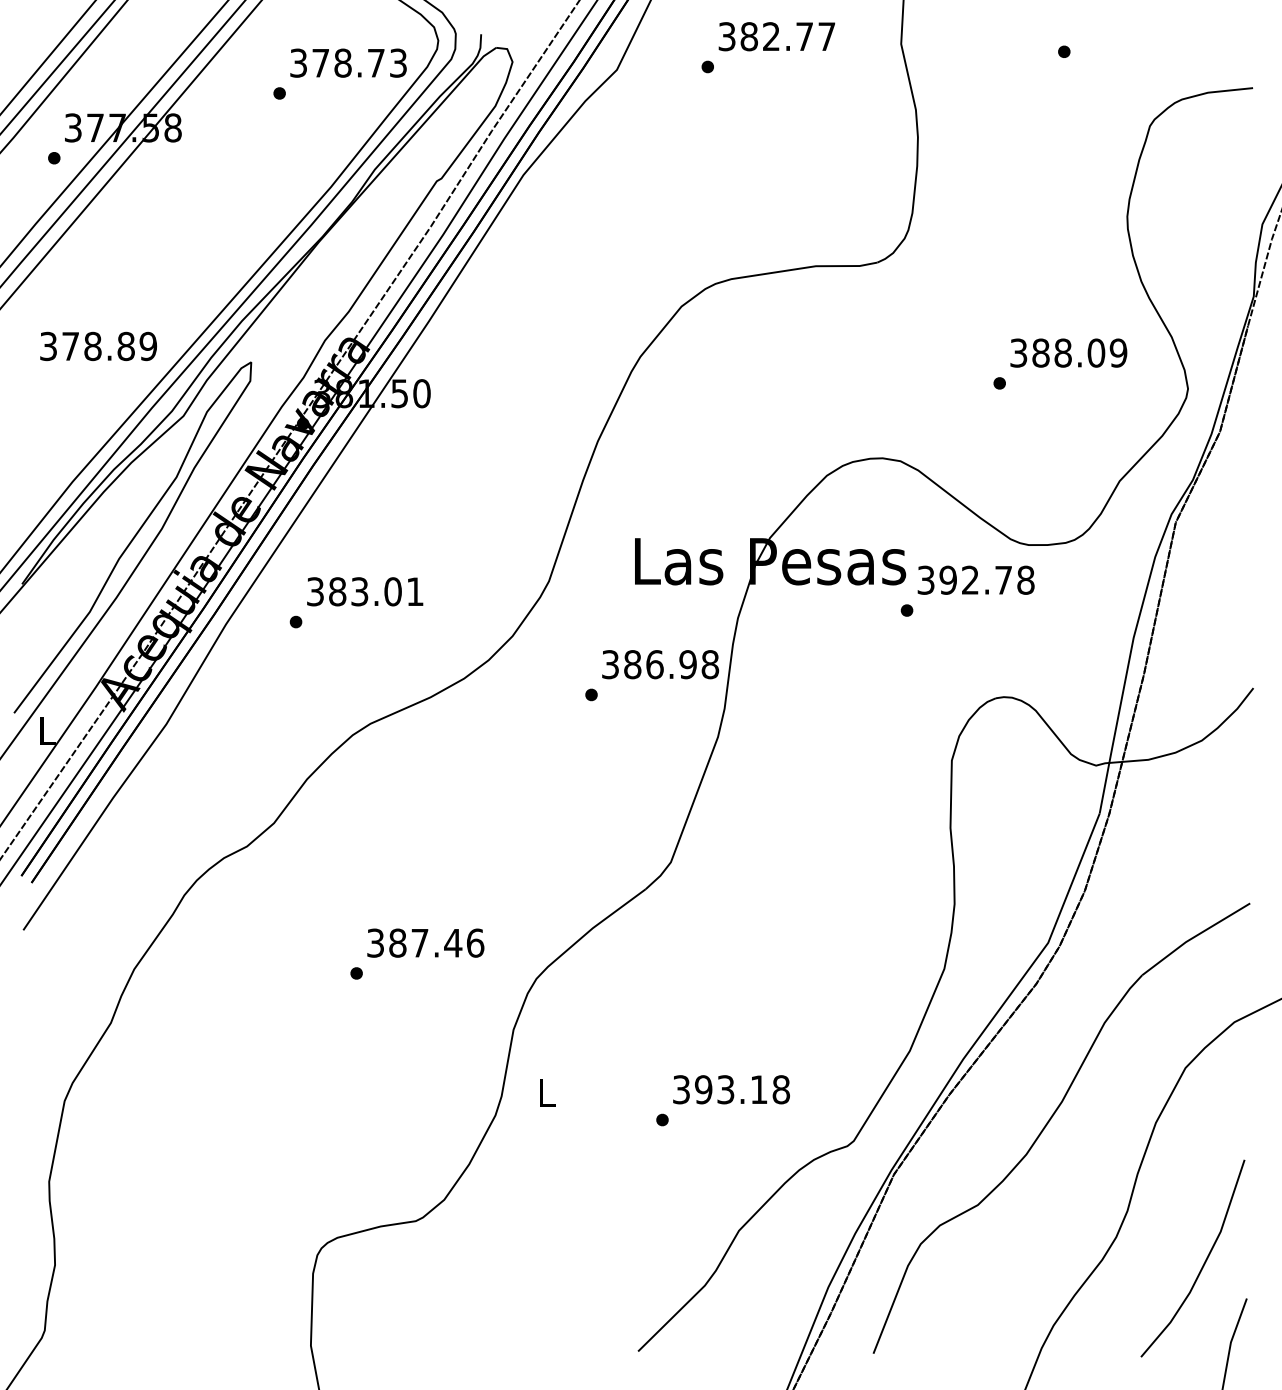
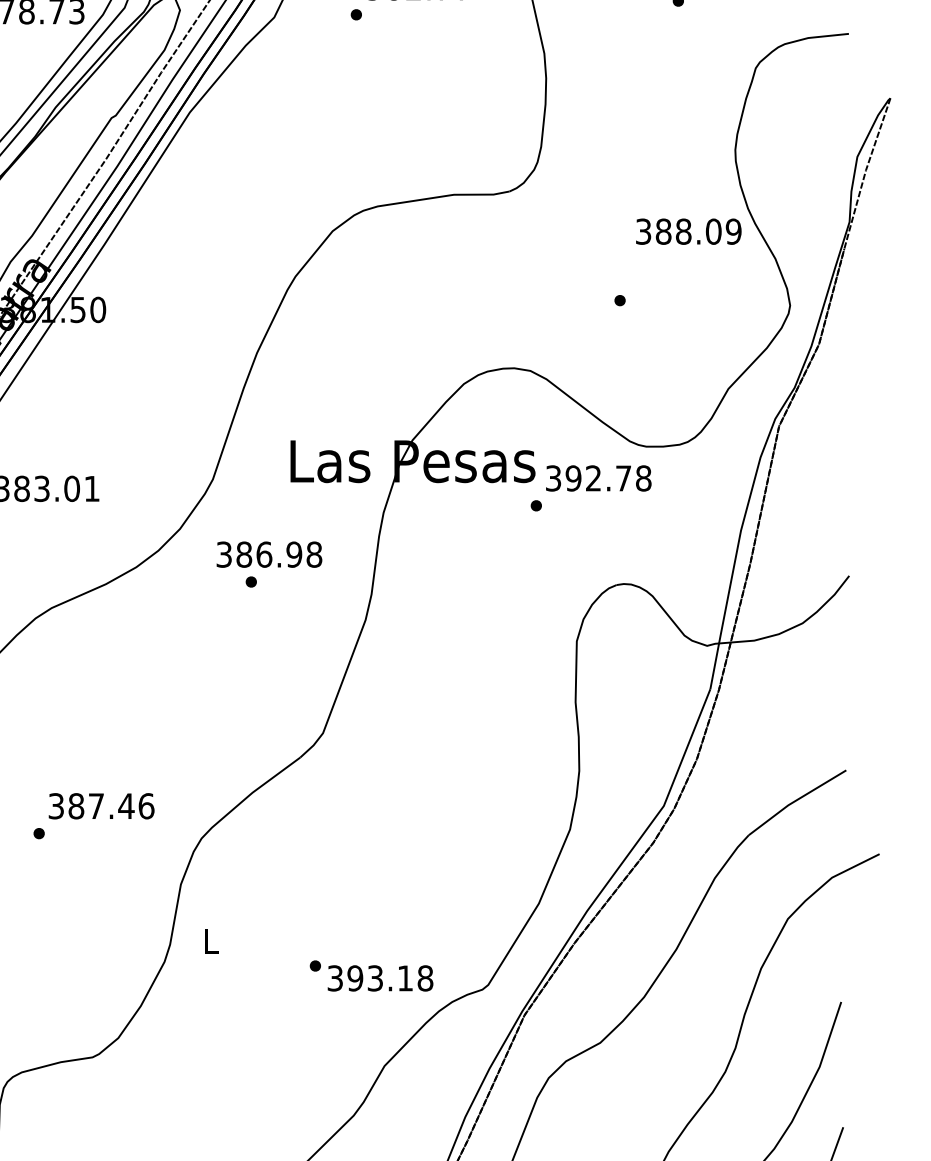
text: (1068, 352) -> (688, 231), moved
text: (660, 664) -> (269, 554), moved
text: (731, 1089) -> (380, 978), moved

